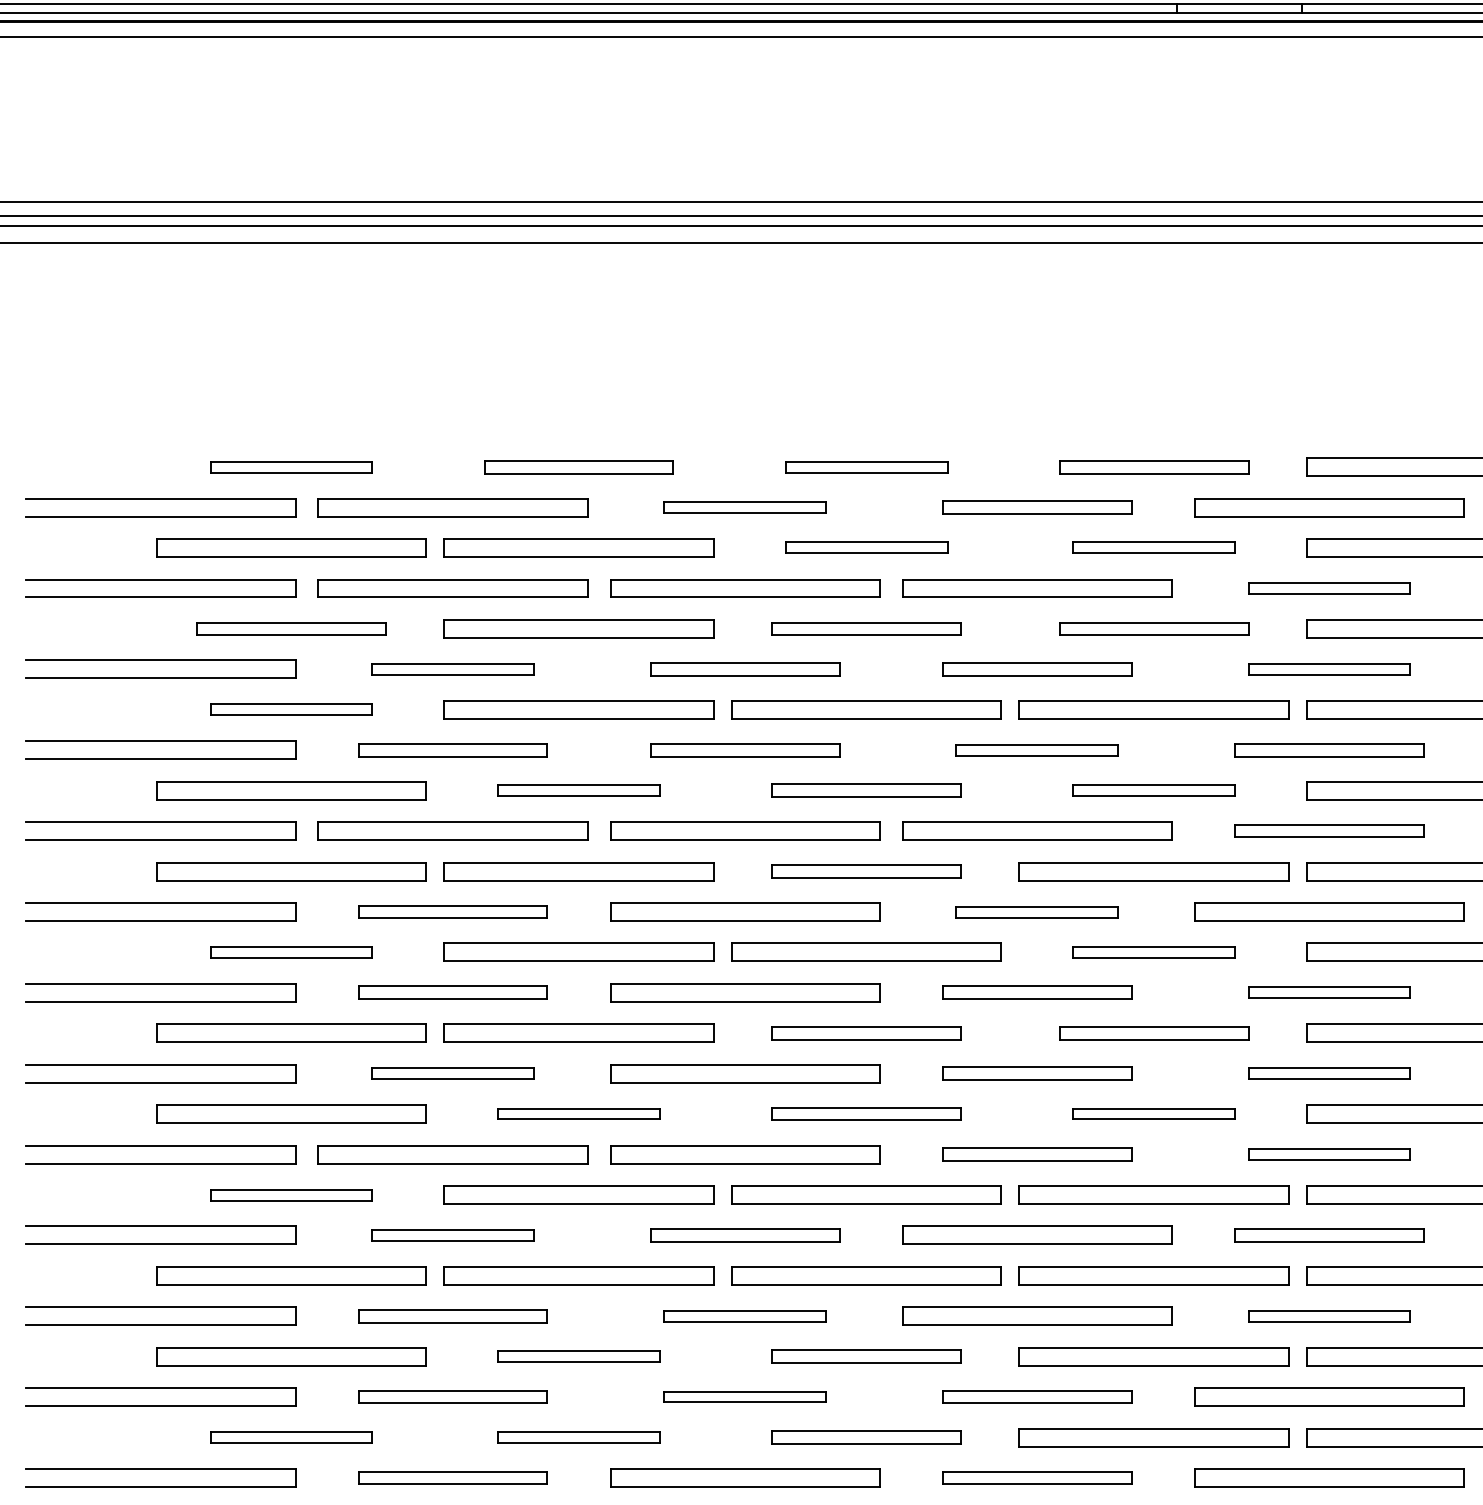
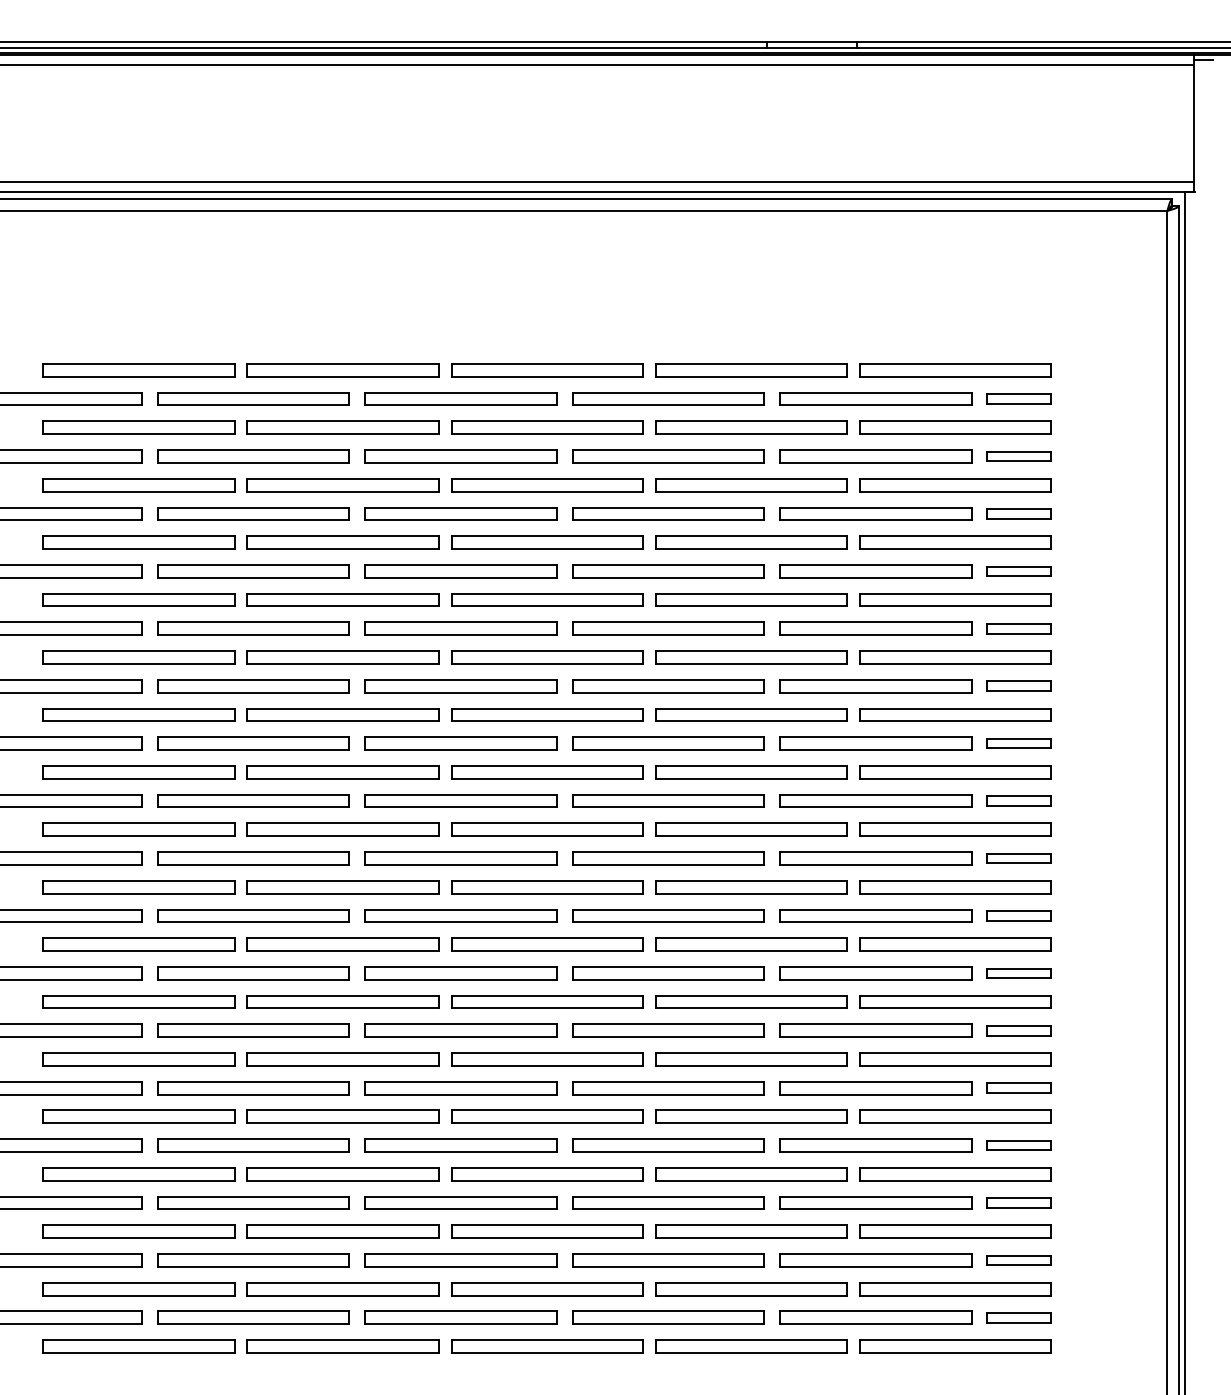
part: (290, 467) -> (138, 370), size x1.67
part: (578, 467) -> (342, 370), size x1.43
part: (866, 467) -> (547, 370), size x1.67
part: (1154, 467) -> (751, 370), size x1.43
part: (744, 506) -> (460, 398), size x1.67
part: (1037, 506) -> (668, 398), size x1.43
part: (866, 547) -> (547, 427), size x1.67
part: (1154, 547) -> (751, 427), size x1.67
part: (1328, 588) -> (875, 456), size x1.67
part: (290, 629) -> (138, 485), size x1.43
part: (866, 629) -> (547, 485), size x1.43
part: (1154, 629) -> (751, 485), size x1.43
part: (452, 668) -> (253, 513), size x1.67
part: (744, 668) -> (460, 513), size x1.43
part: (1037, 668) -> (668, 513), size x1.43
part: (1328, 668) -> (875, 513), size x1.67
part: (290, 709) -> (138, 542), size x1.67
part: (452, 750) -> (253, 571), size x1.43
part: (744, 750) -> (460, 571), size x1.43
part: (1037, 750) -> (668, 571), size x1.67
part: (1328, 750) -> (875, 571), size x1.43
part: (578, 789) -> (342, 599), size x1.67
part: (866, 789) -> (547, 599), size x1.43
part: (1154, 789) -> (751, 599), size x1.67
part: (1328, 830) -> (875, 628), size x1.43
part: (866, 871) -> (547, 657), size x1.43
part: (452, 912) -> (253, 686), size x1.43
part: (1037, 912) -> (668, 686), size x1.67
part: (290, 951) -> (138, 714), size x1.67
part: (1154, 951) -> (751, 714), size x1.67
part: (452, 992) -> (253, 743), size x1.43
part: (1037, 992) -> (668, 743), size x1.43
part: (1328, 992) -> (875, 743), size x1.67
part: (866, 1033) -> (547, 772), size x1.43
part: (1154, 1033) -> (751, 772), size x1.43
part: (452, 1072) -> (253, 800), size x1.67
part: (1037, 1072) -> (668, 800), size x1.43
part: (1328, 1072) -> (875, 800), size x1.67
part: (578, 1113) -> (342, 829), size x1.67
part: (866, 1113) -> (547, 829), size x1.43
part: (1154, 1113) -> (751, 829), size x1.67
part: (1037, 1154) -> (668, 858), size x1.43
part: (1328, 1154) -> (875, 858), size x1.67
part: (290, 1195) -> (138, 887), size x1.67
part: (452, 1234) -> (253, 915), size x1.67
part: (744, 1234) -> (460, 915), size x1.43
part: (1328, 1234) -> (875, 915), size x1.43
part: (452, 1316) -> (253, 973), size x1.43
part: (744, 1316) -> (460, 973), size x1.67
part: (1328, 1316) -> (875, 973), size x1.67
part: (578, 1356) -> (342, 1001), size x1.67
part: (866, 1356) -> (547, 1001), size x1.43
part: (452, 1396) -> (253, 1030), size x1.43
part: (744, 1396) -> (460, 1030), size x1.67
part: (1037, 1396) -> (668, 1030), size x1.43
part: (290, 1437) -> (138, 1059), size x1.67
part: (578, 1437) -> (342, 1059), size x1.67
part: (866, 1437) -> (547, 1059), size x1.43
part: (452, 1478) -> (253, 1088), size x1.43
part: (1037, 1478) -> (668, 1088), size x1.43

